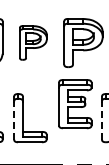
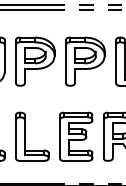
part: (33, 42) -> (35, 61), size x1.43
part: (75, 103) -> (76, 136), moved
line: (14, 120) -> (16, 139), dashed -> solid
line: (101, 120) -> (103, 139), dashed -> solid

